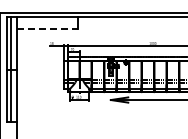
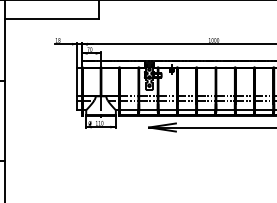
line: (47, 29) -> (51, 18), dashed -> solid

